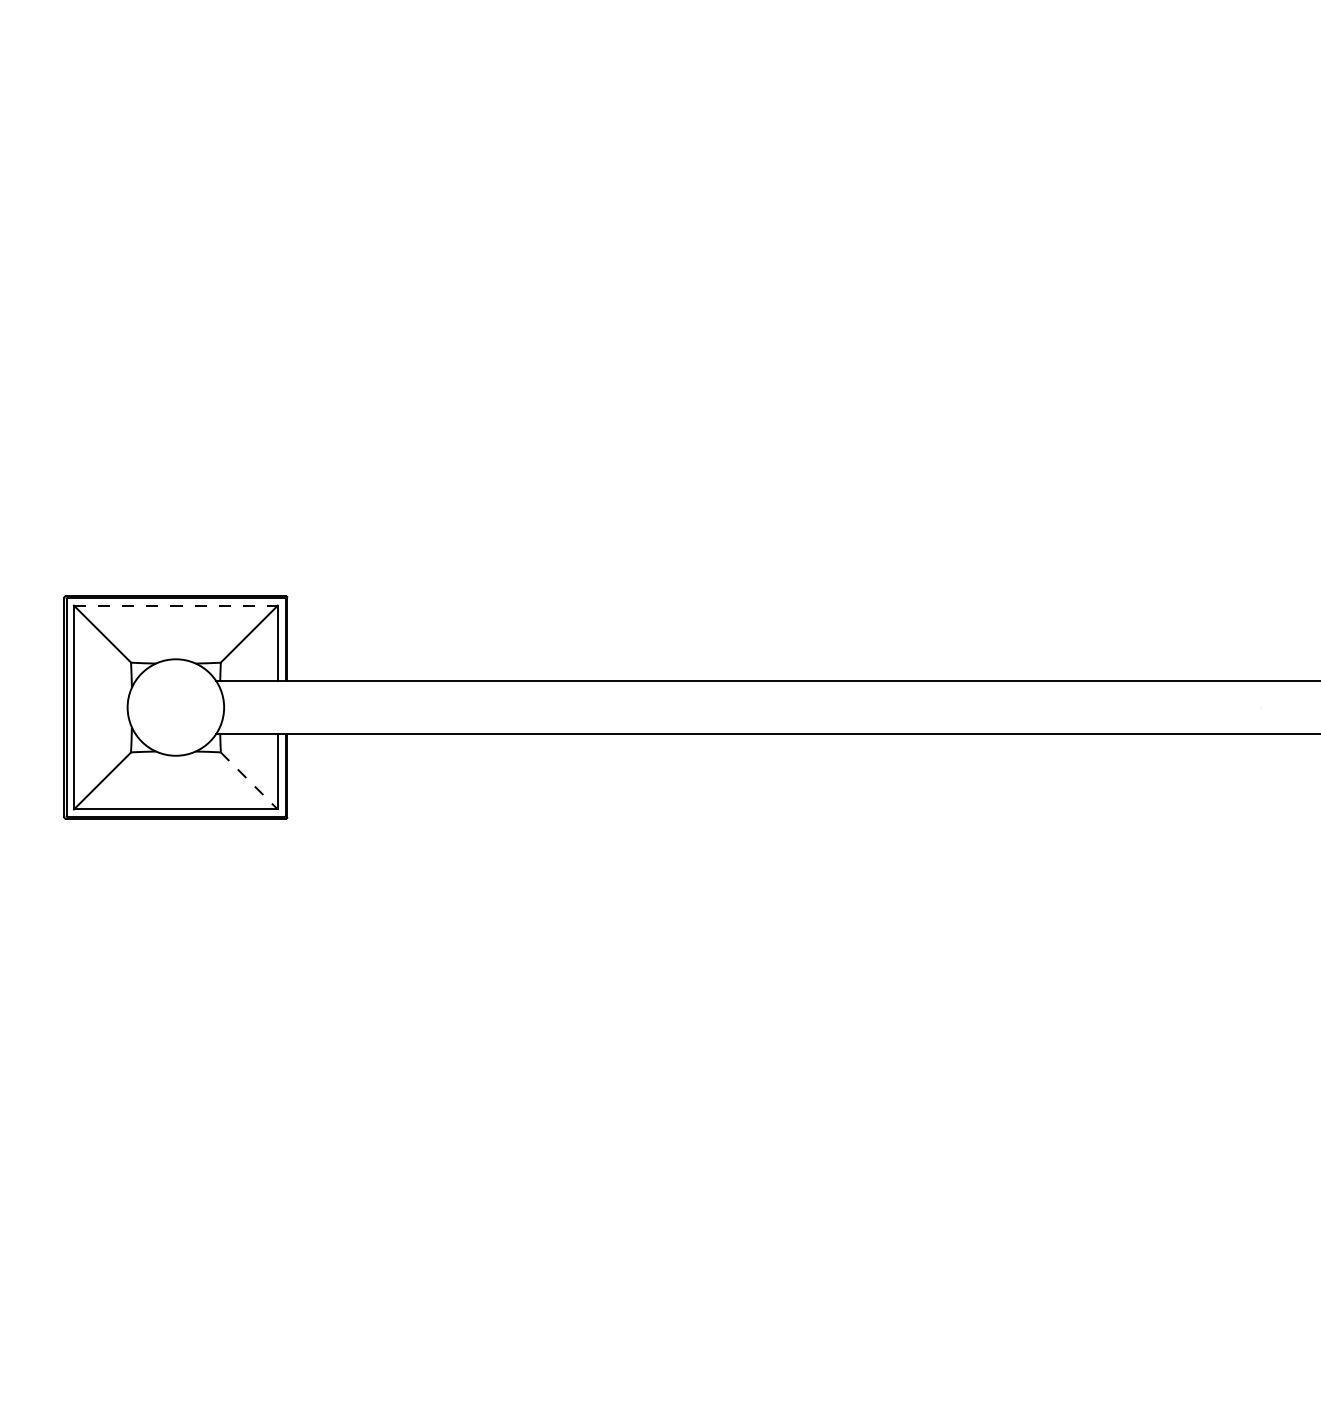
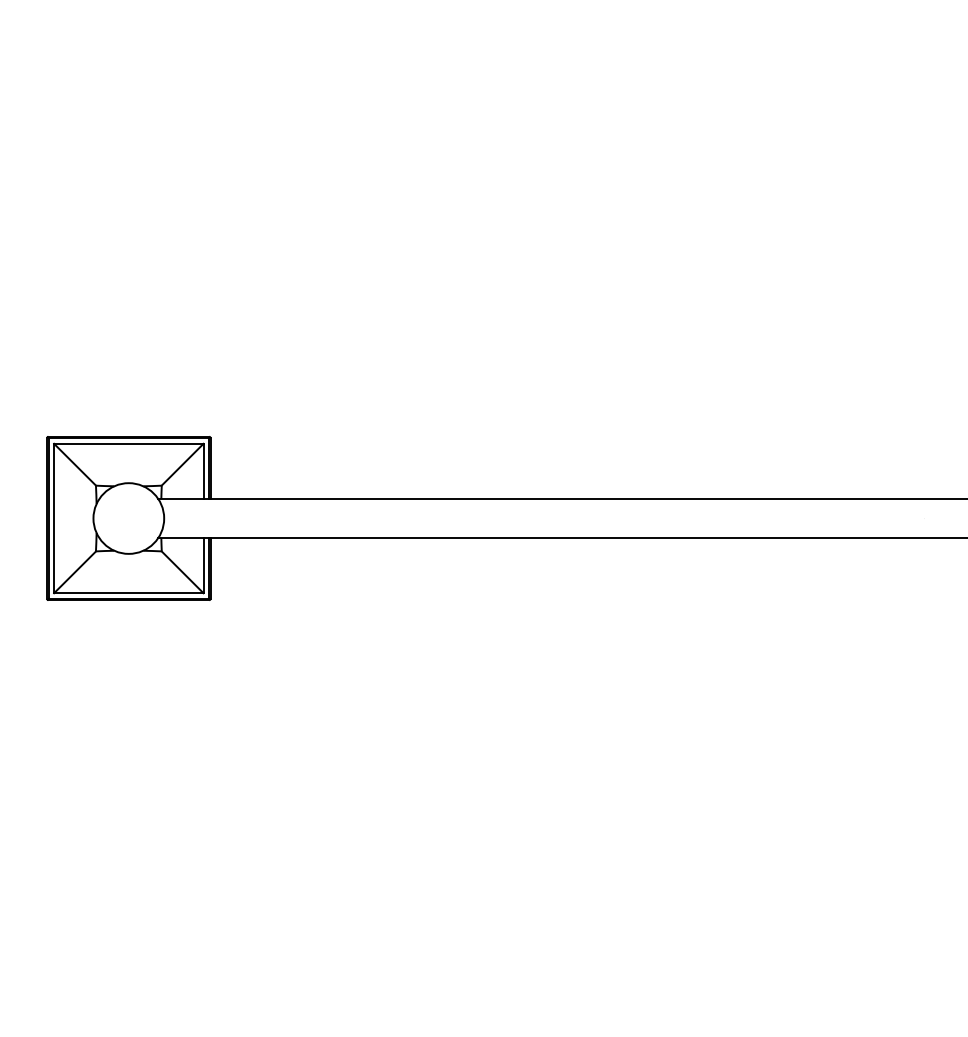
line: (175, 605) -> (128, 443), dashed -> solid
line: (249, 781) -> (182, 572), dashed -> solid

